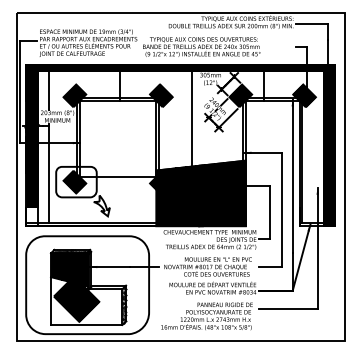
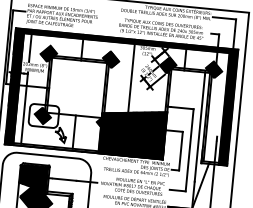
text: (201, 46) -> (161, 28), moved
line: (120, 200) -> (74, 132), added
hatch: (31, 217) -> (9, 138), added

